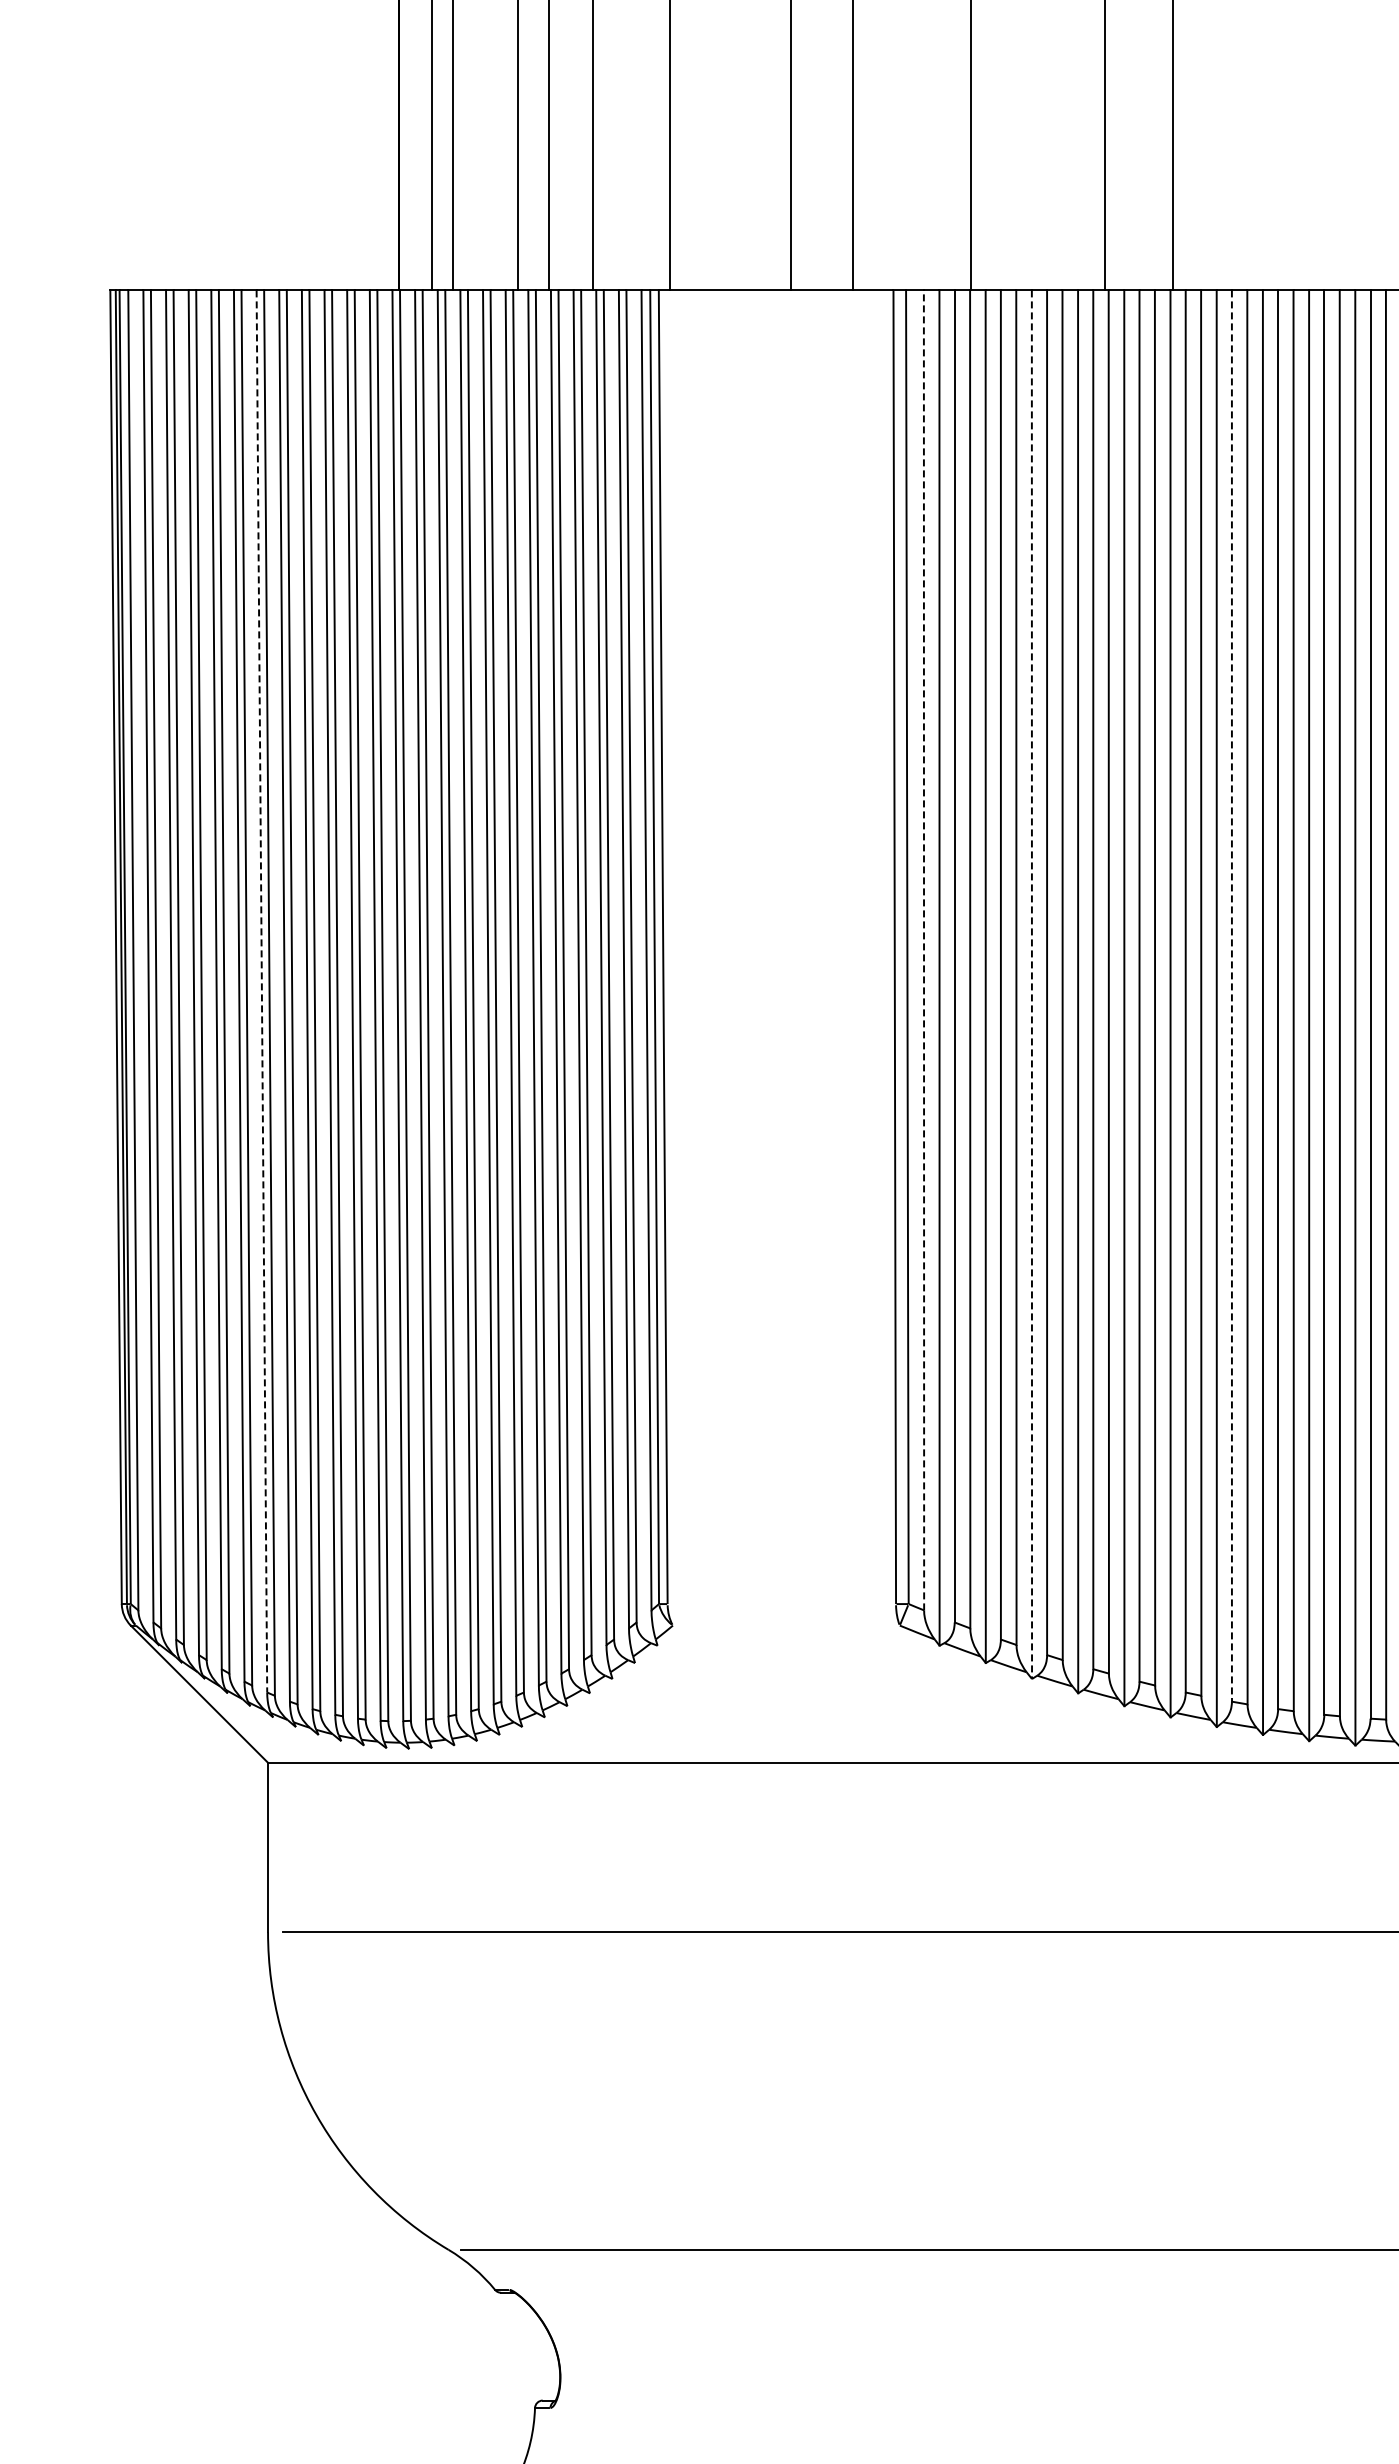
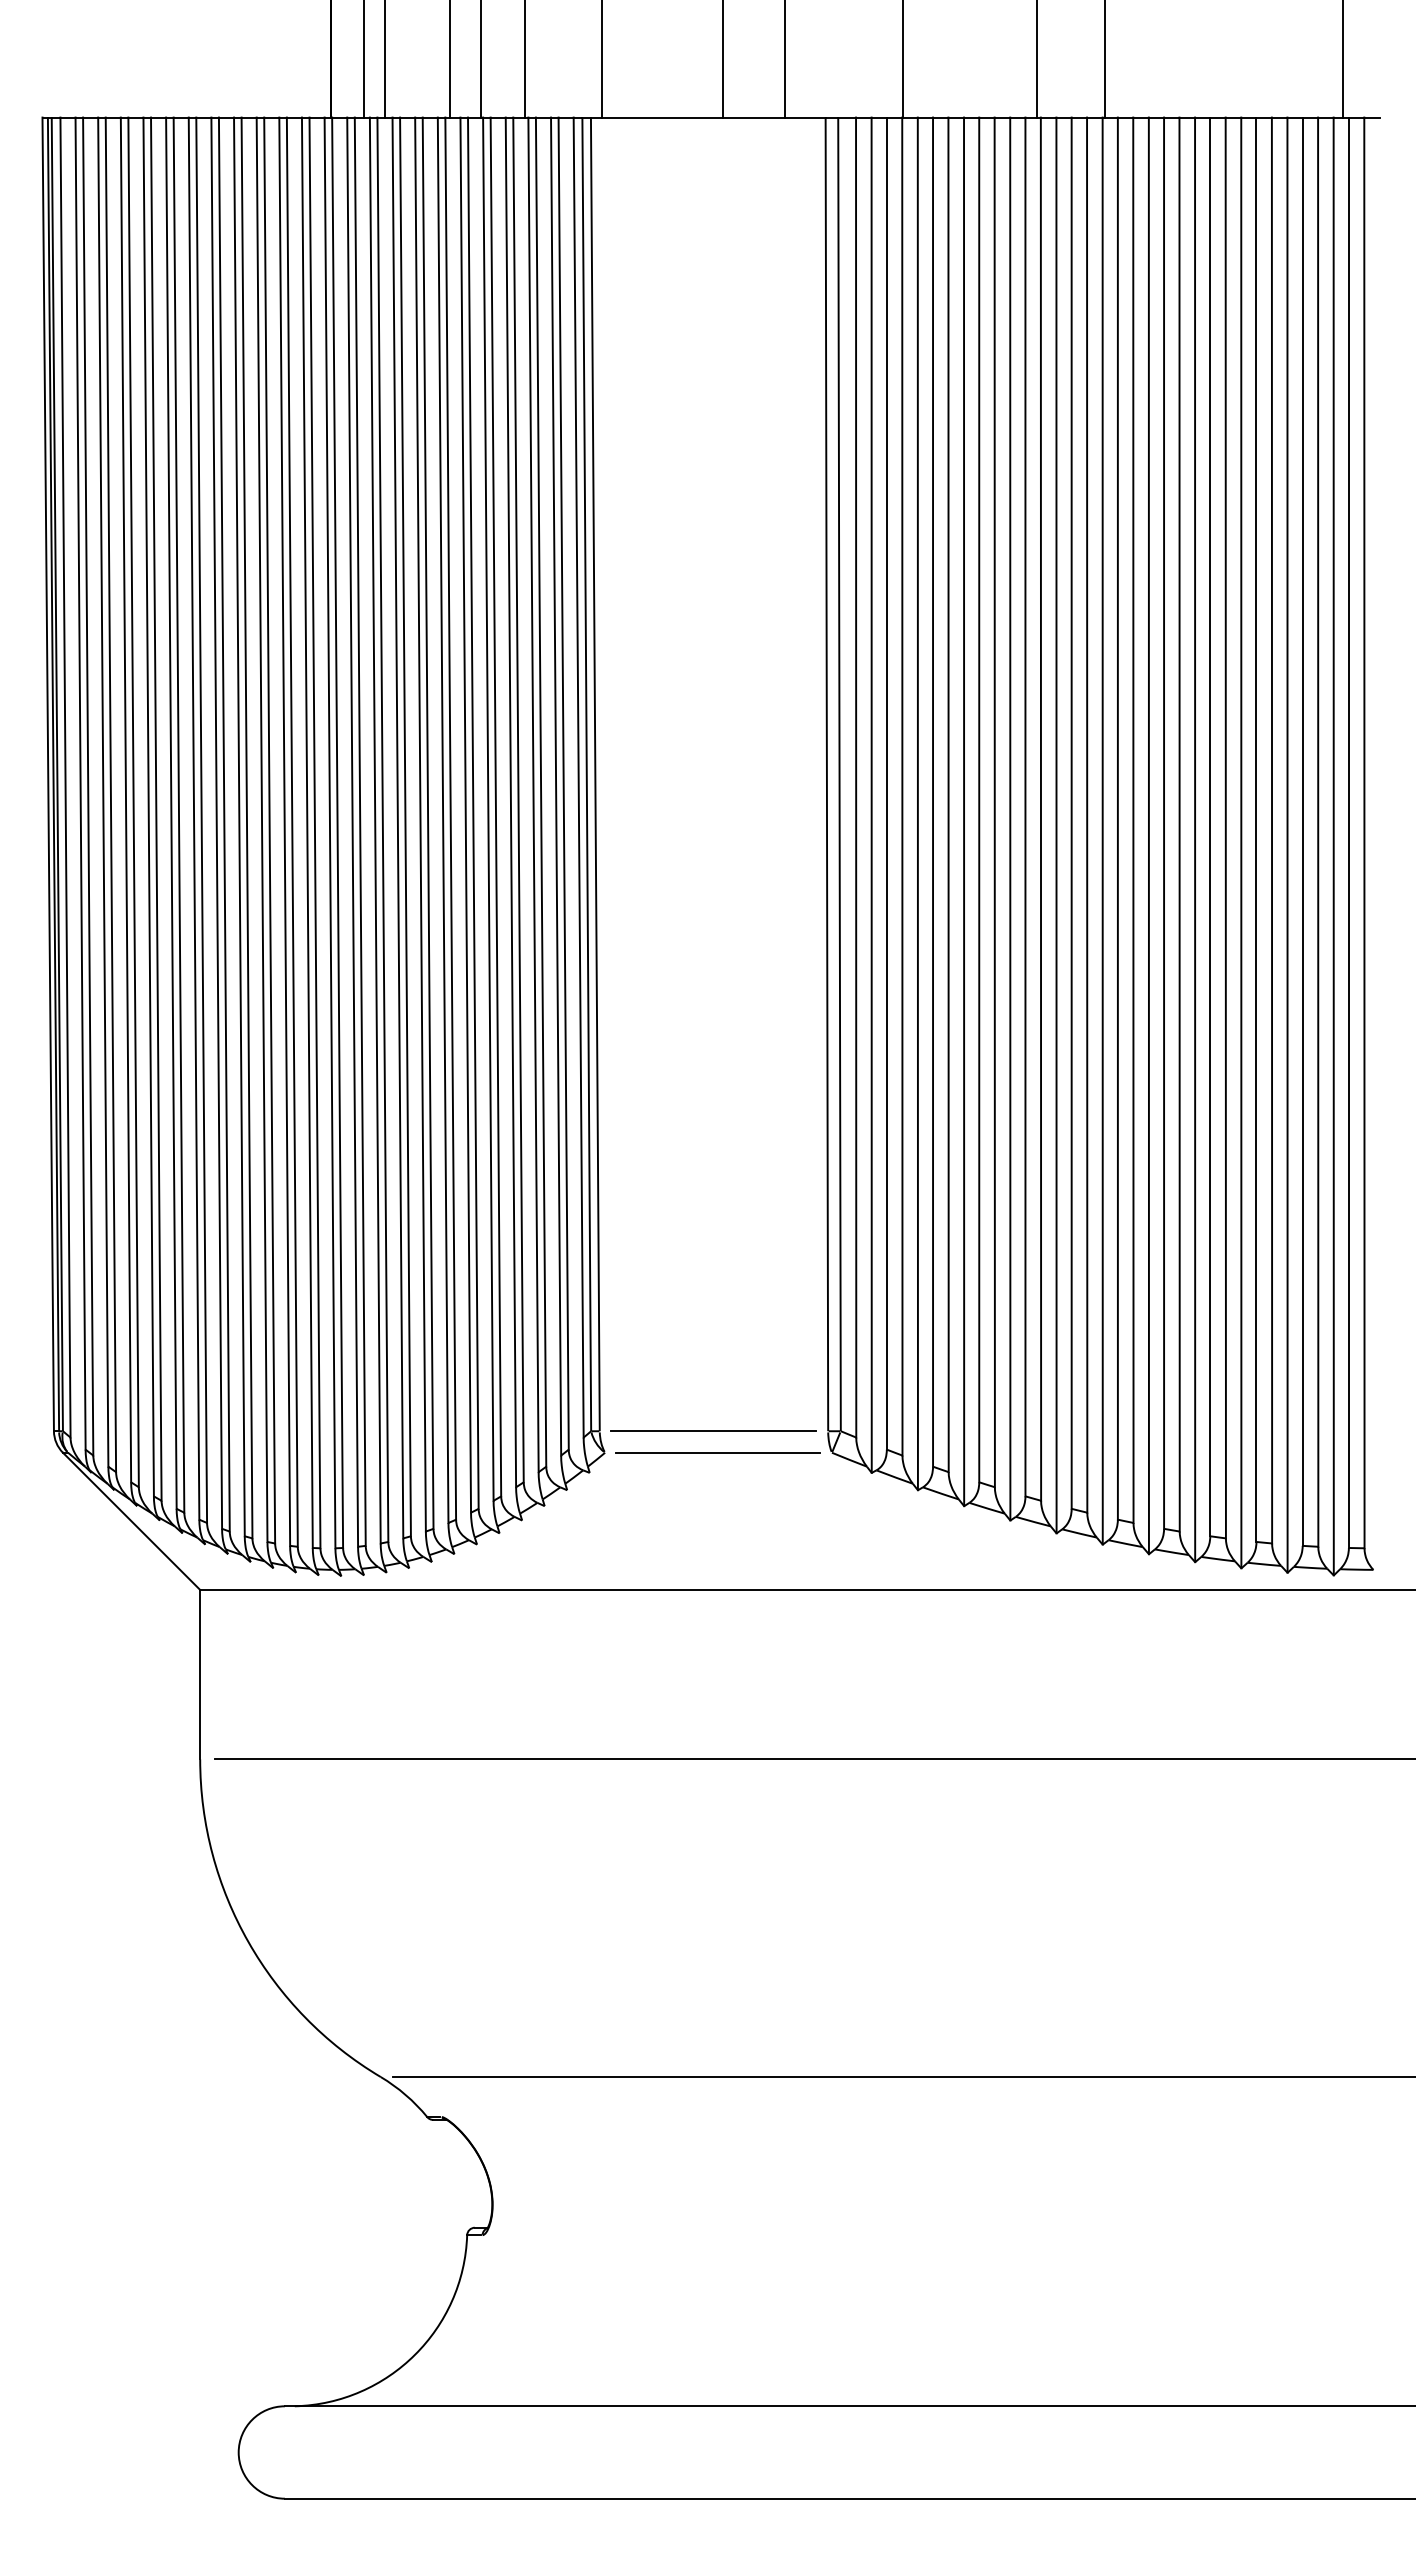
line: (924, 950) -> (856, 777), dashed -> solid
line: (1032, 985) -> (964, 812), dashed -> solid
line: (262, 992) -> (194, 819), dashed -> solid
line: (1232, 996) -> (1164, 823), dashed -> solid
line: (781, 1603) -> (713, 1430), added
line: (785, 1625) -> (717, 1452), added

